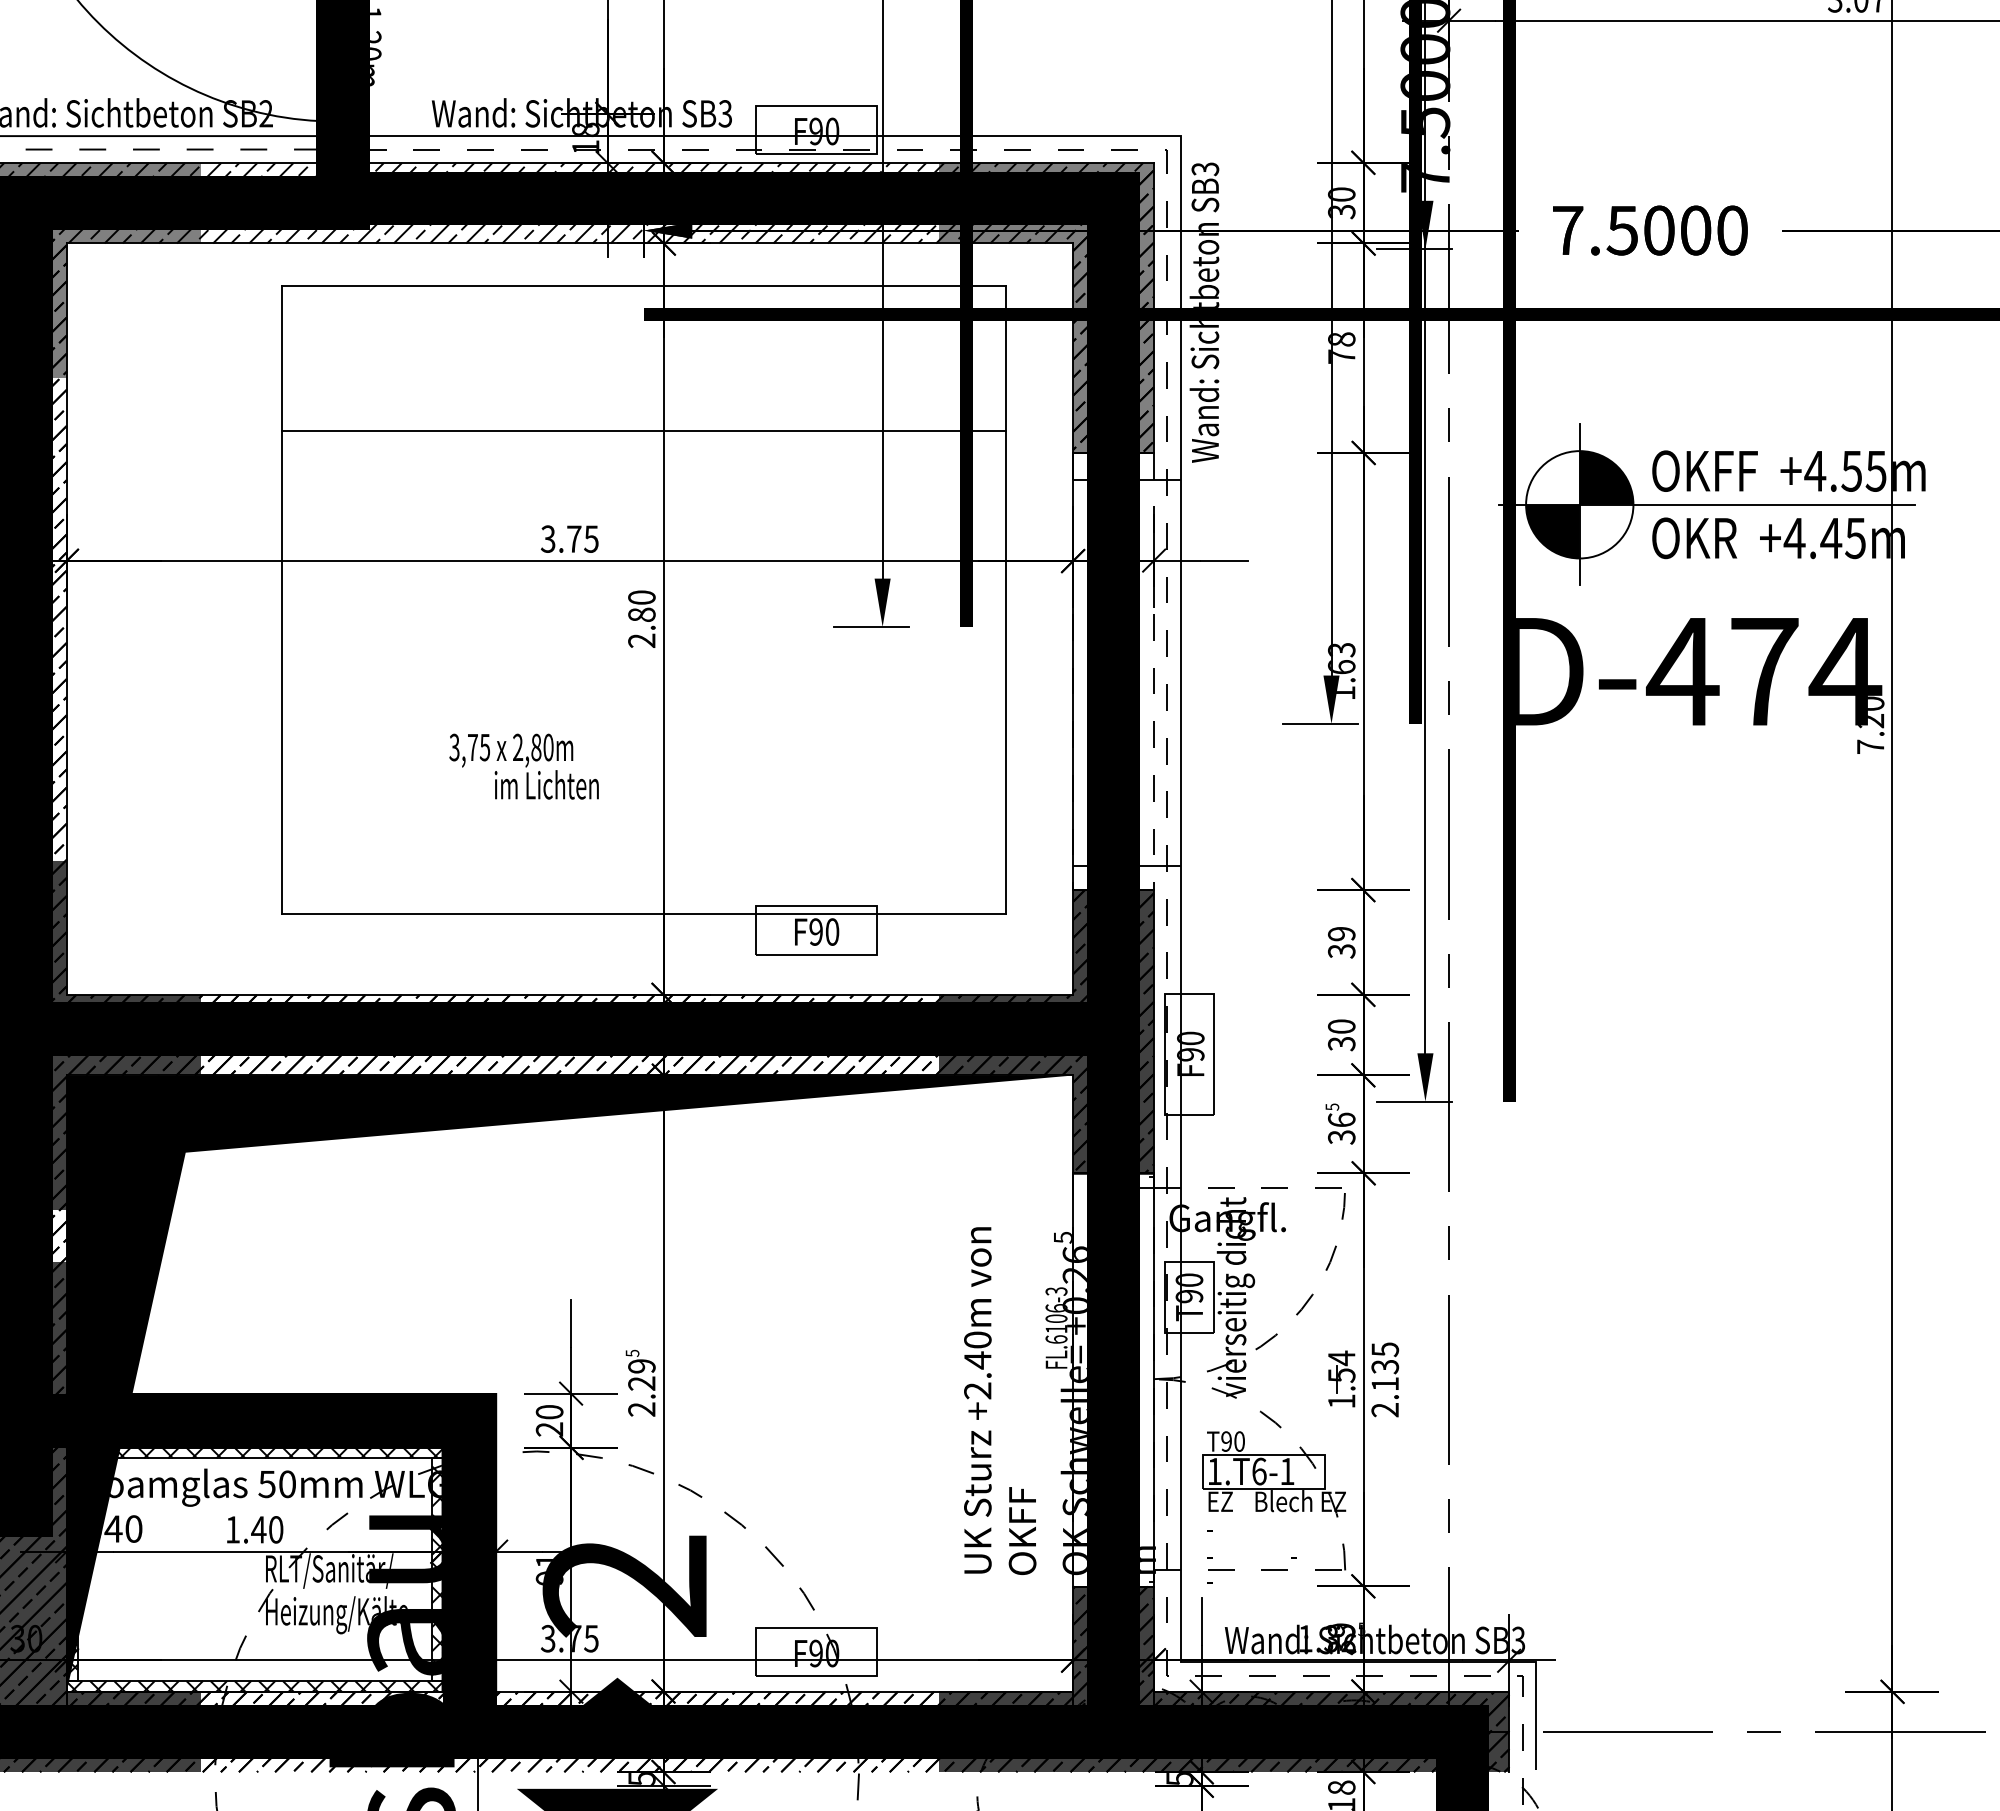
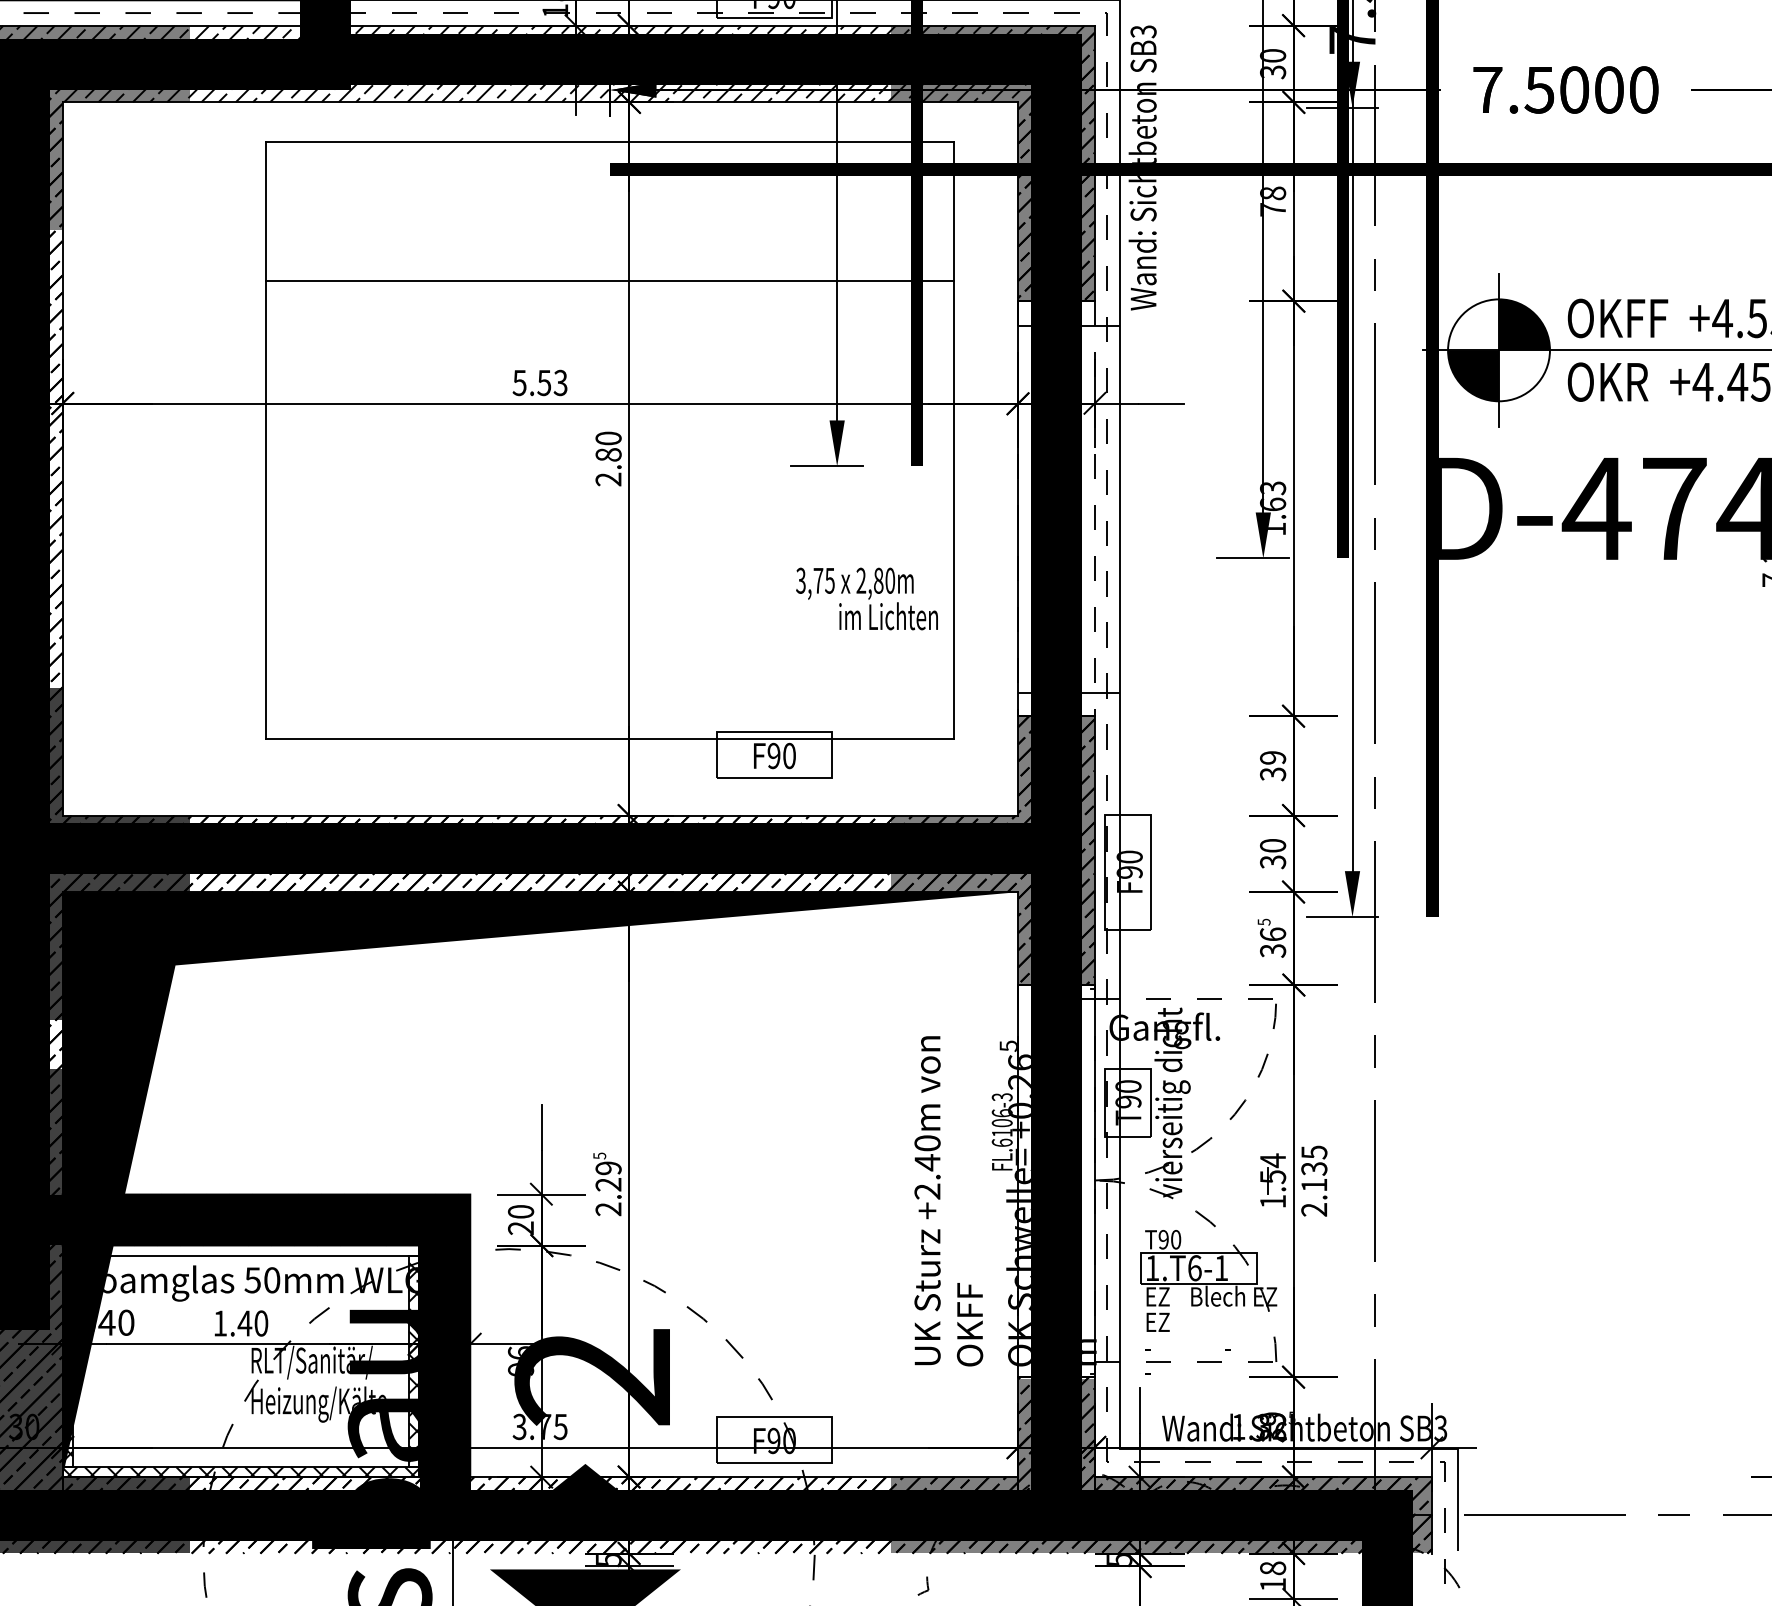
text: (569, 538) -> (539, 382), 3.75 -> 5.53
text: (523, 766) -> (866, 598), moved
fill: (1046, 1032) -> (992, 851), removed
hatch: (254, 1452) -> (240, 1250), removed
text: (1219, 1528) -> (1156, 1322), - -> EZ
text: (546, 1560) -> (518, 1352), 91 -> 96
fill: (1224, 1679) -> (1161, 1465), removed

